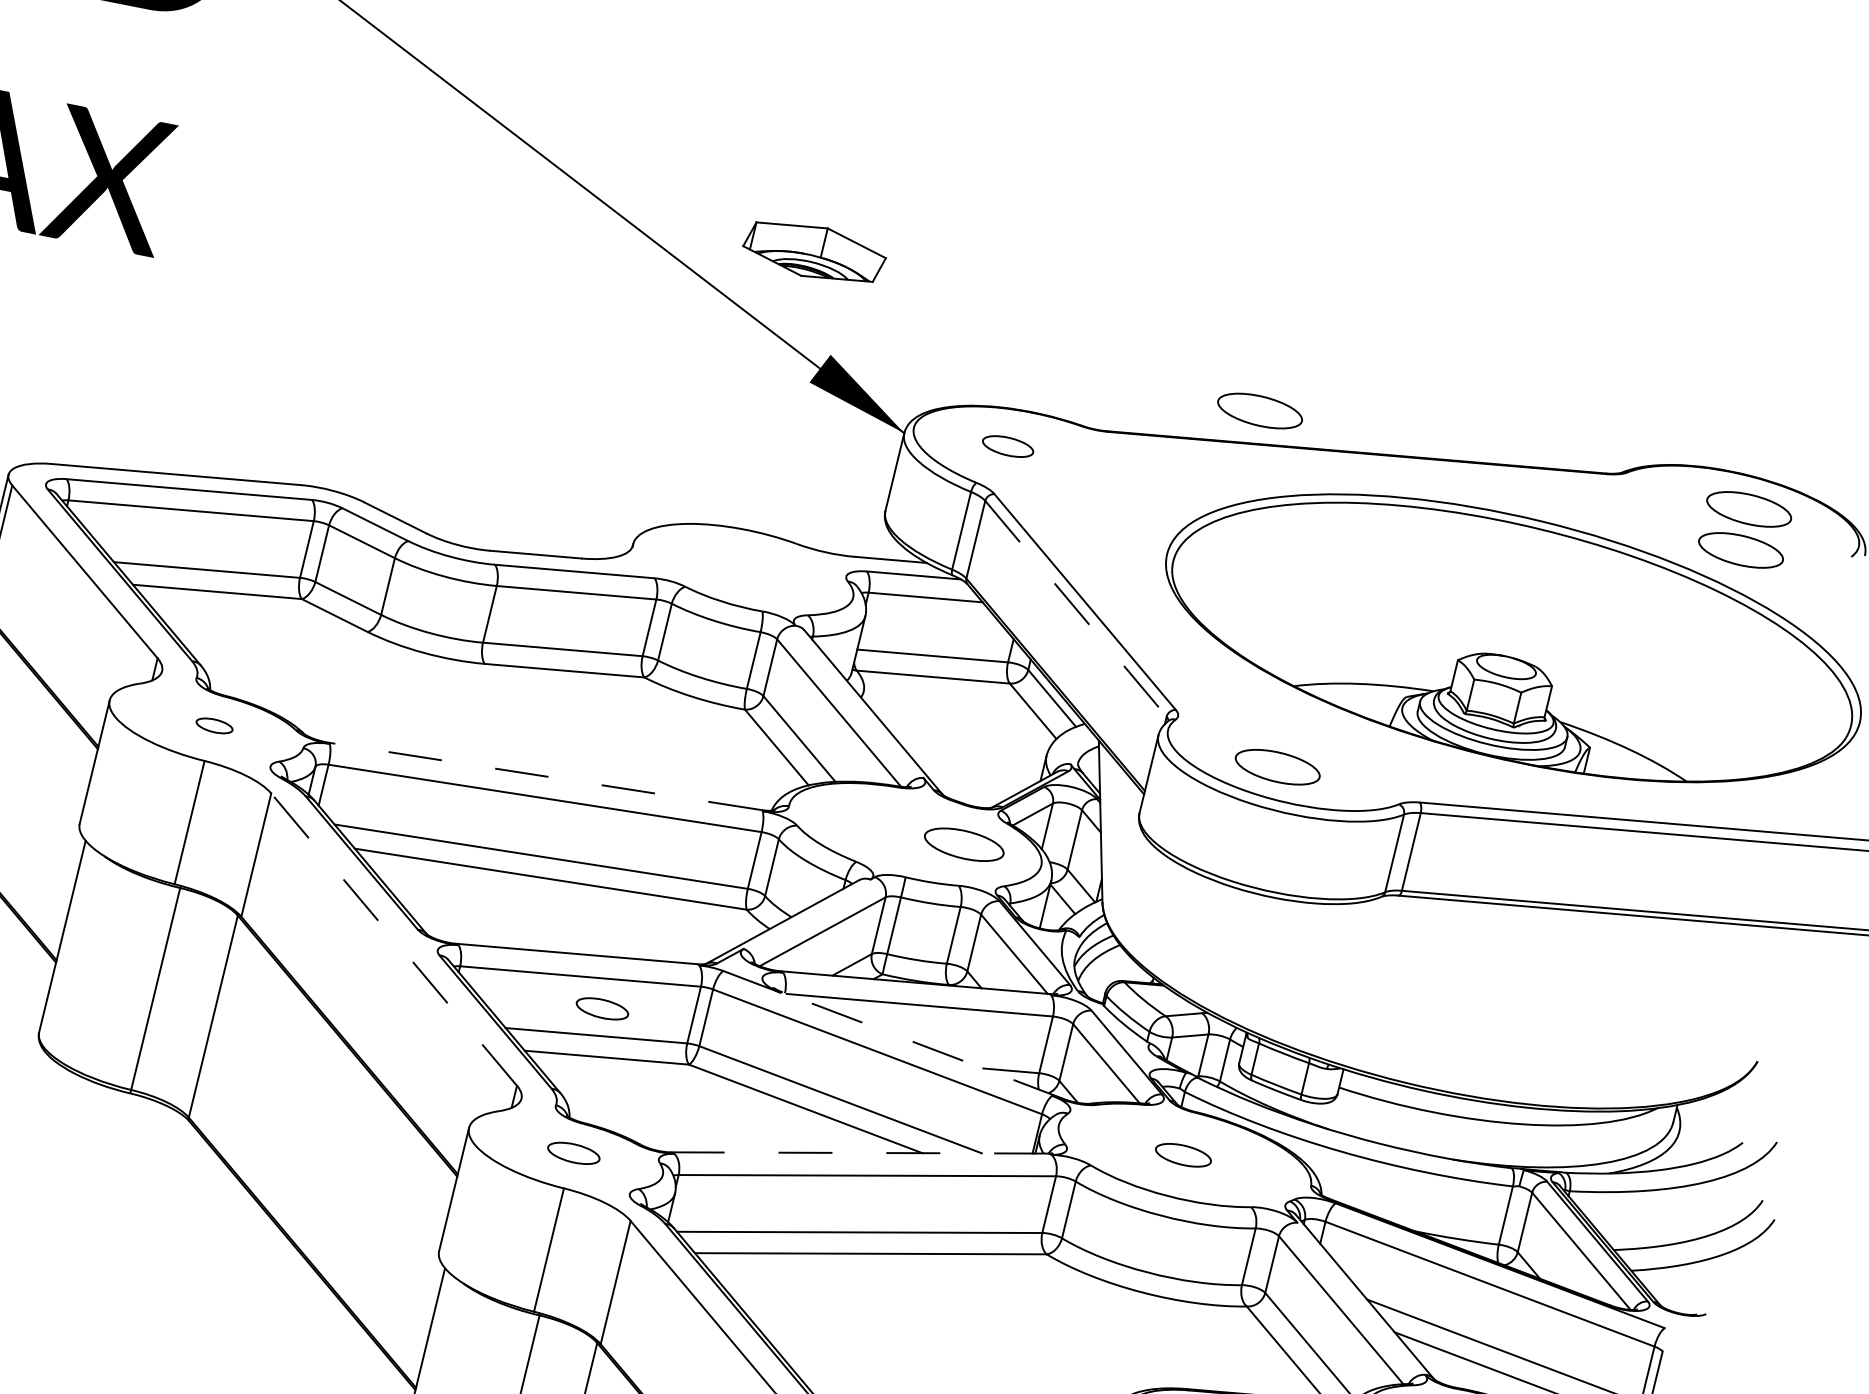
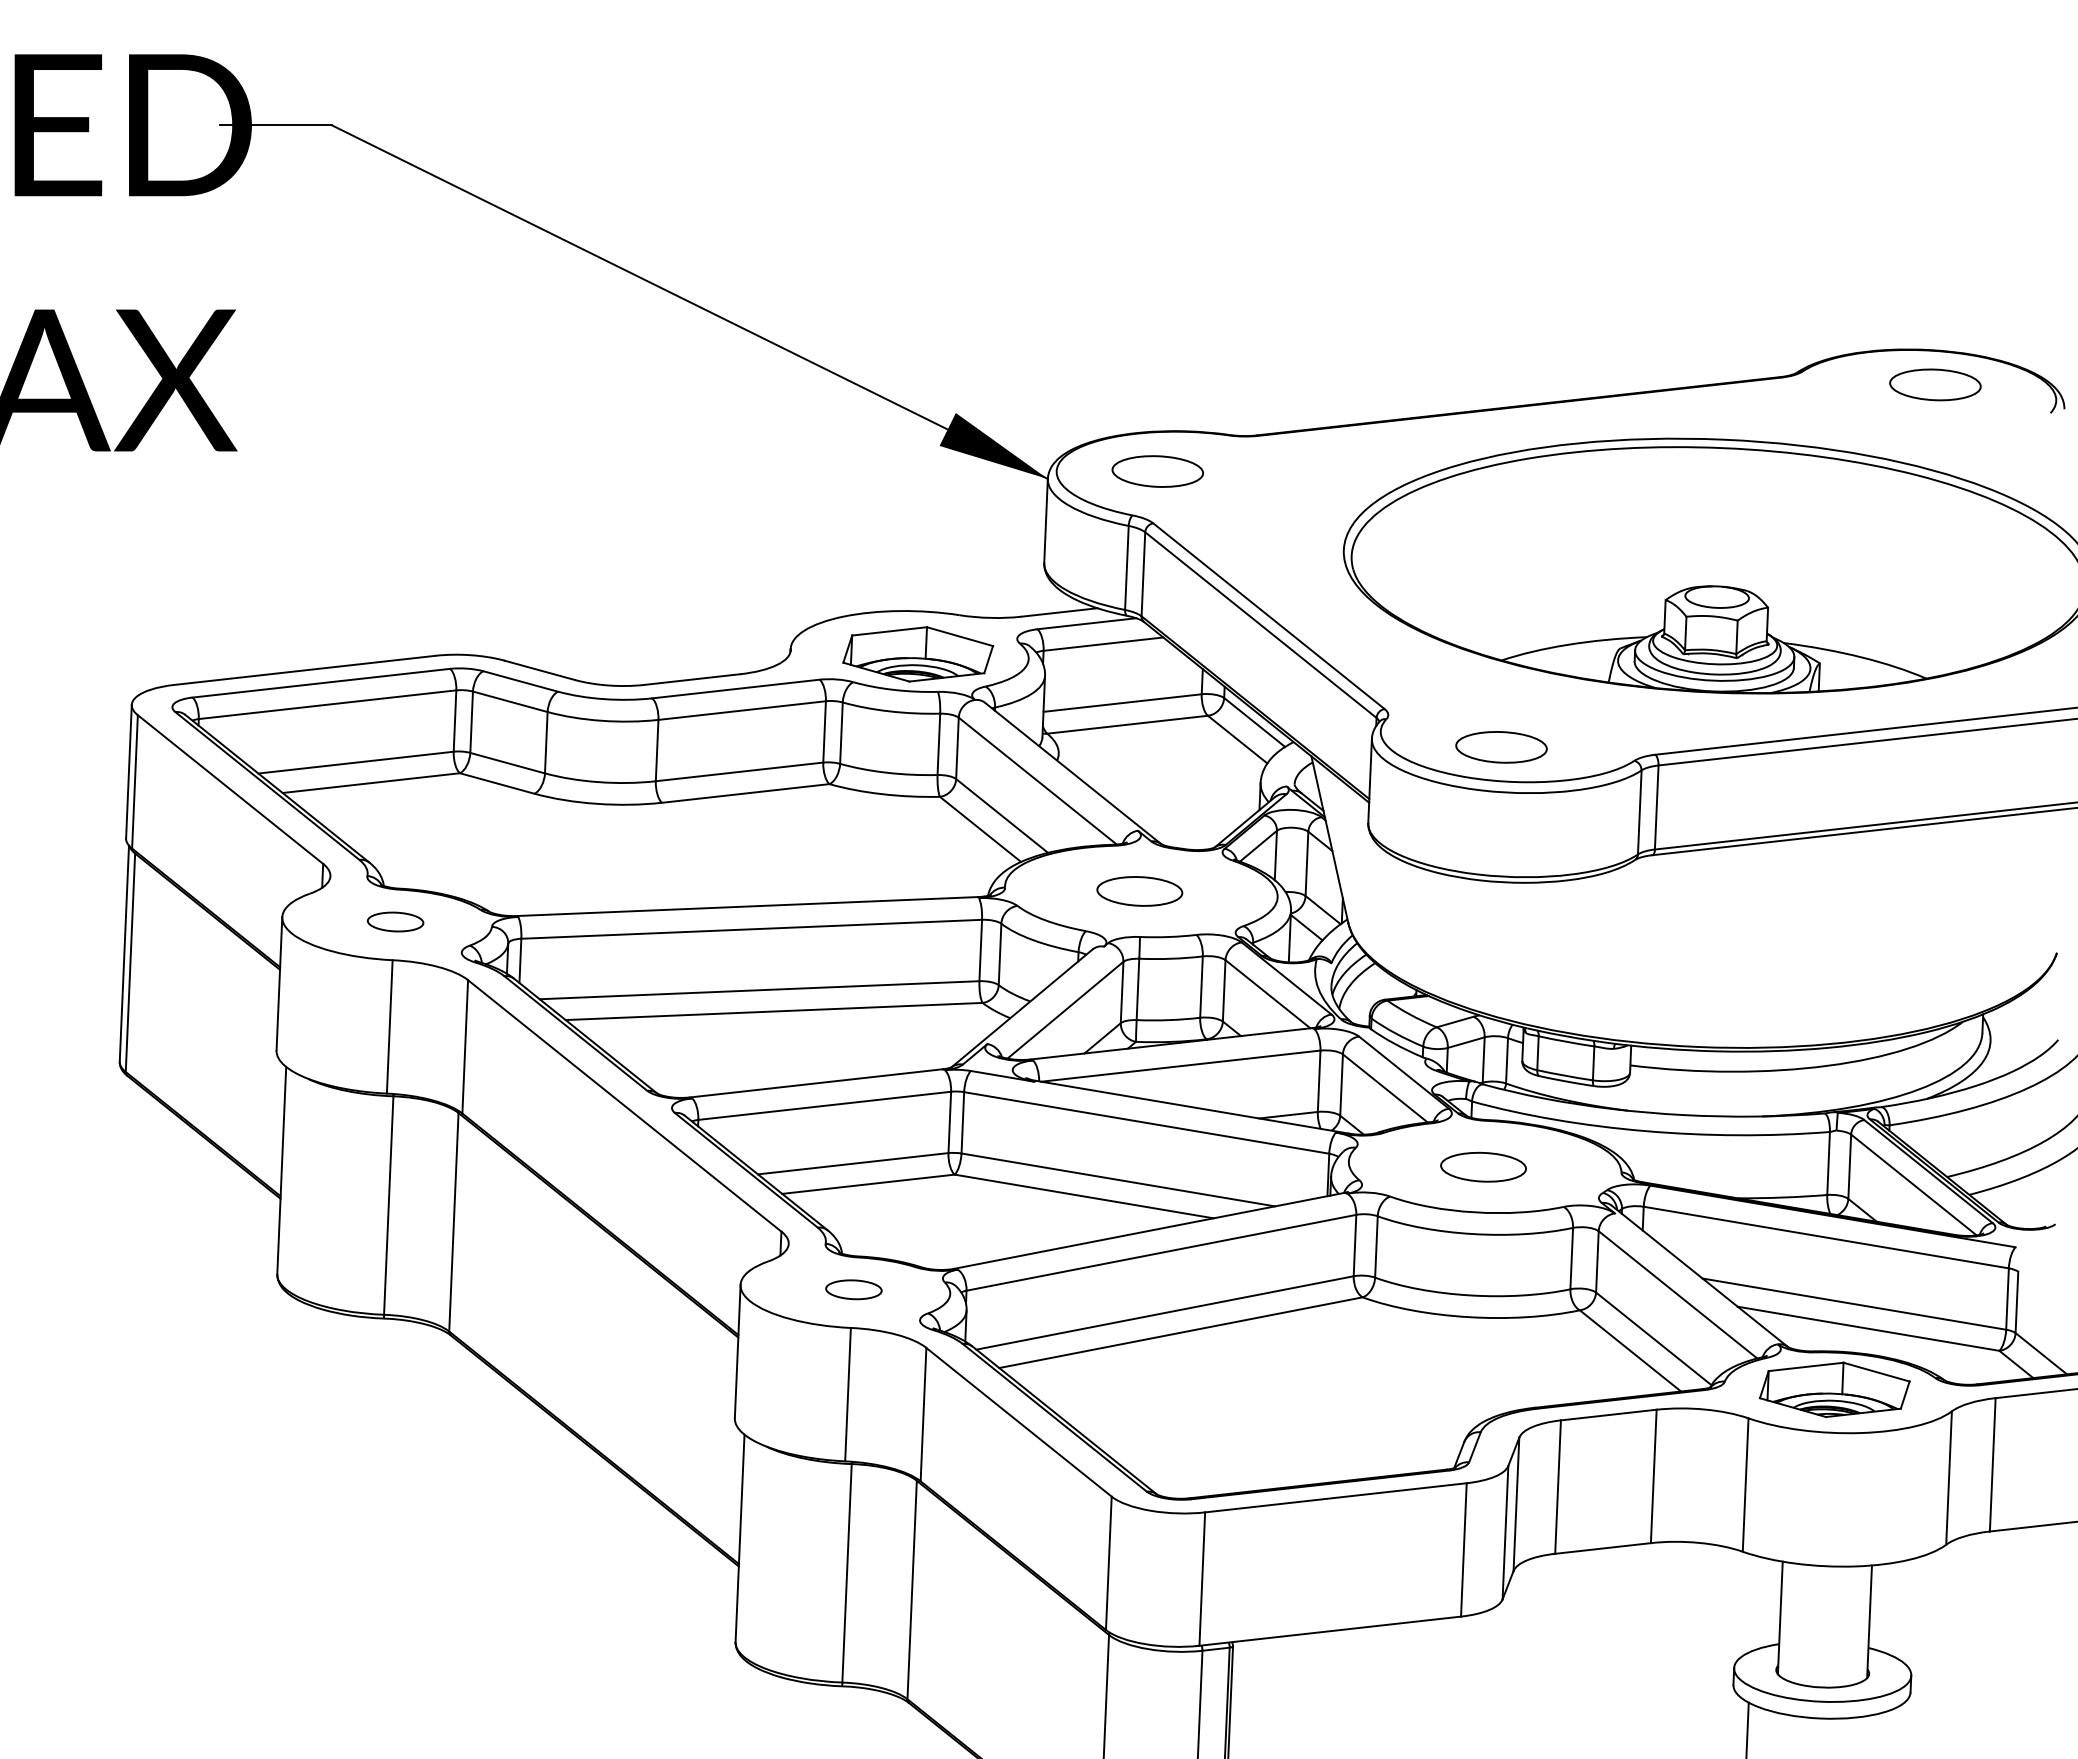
part: (814, 252) -> (918, 654), moved
part: (1260, 411) -> (1410, 383), removed
part: (1007, 446) -> (1157, 471), size x1.67
part: (1741, 550) -> (1935, 428), removed
line: (1076, 609) -> (1261, 625), dashed -> solid
part: (214, 725) -> (395, 921), size x1.43
line: (545, 776) -> (747, 906), dashed -> solid
part: (963, 844) -> (1139, 891), moved
line: (393, 939) -> (624, 1105), dashed -> solid
part: (602, 1008) -> (853, 1134), removed
line: (923, 1045) -> (1192, 1107), dashed -> solid
line: (859, 1153) -> (1148, 1231), dashed -> solid
part: (1183, 1154) -> (1483, 1166), size x1.43

